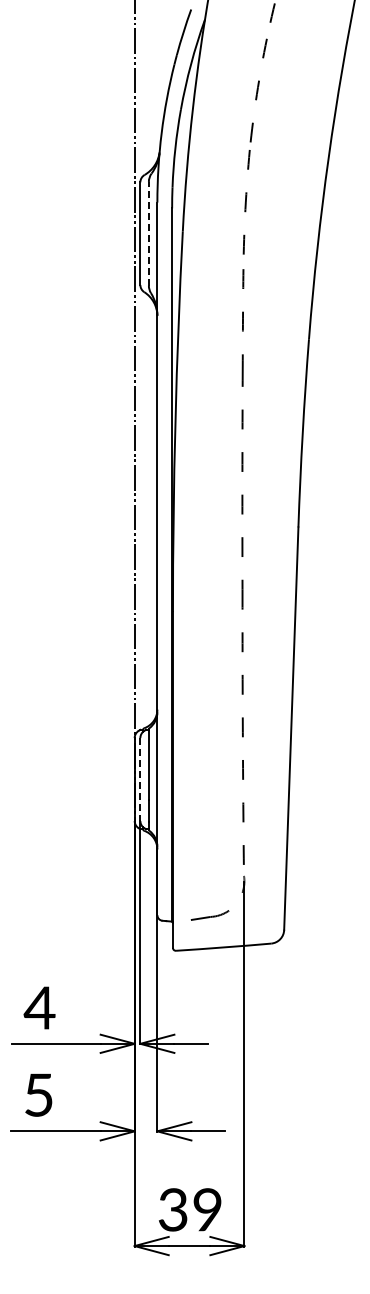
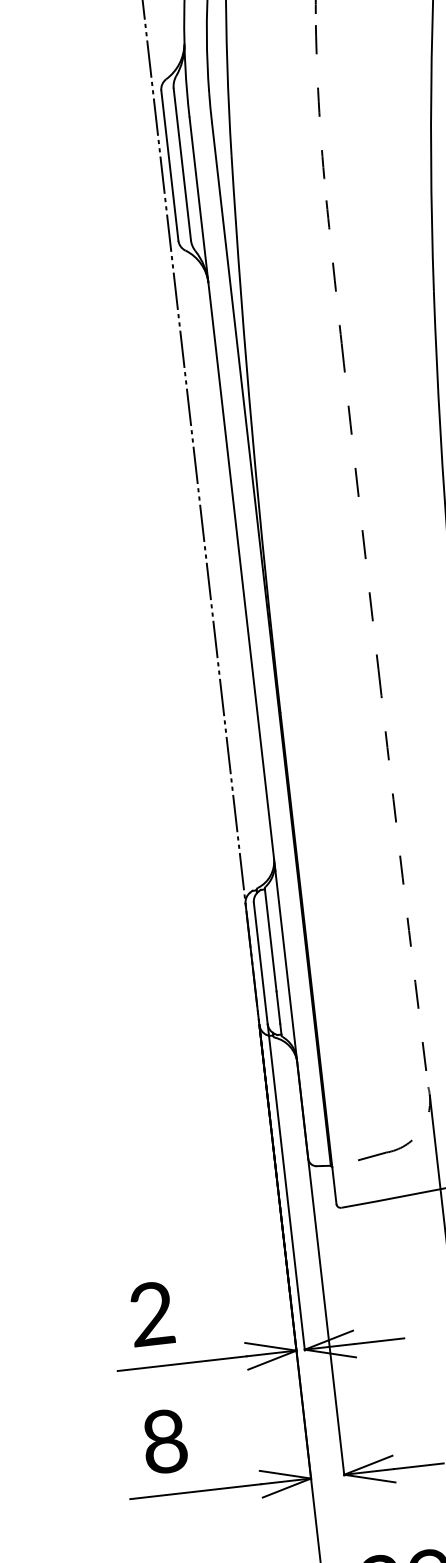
line: (148, 233) -> (181, 164), dashed -> solid
line: (140, 780) -> (261, 964), dashed -> solid
text: (39, 1007) -> (151, 1313), 4 -> 2
text: (38, 1094) -> (164, 1440), 5 -> 8

